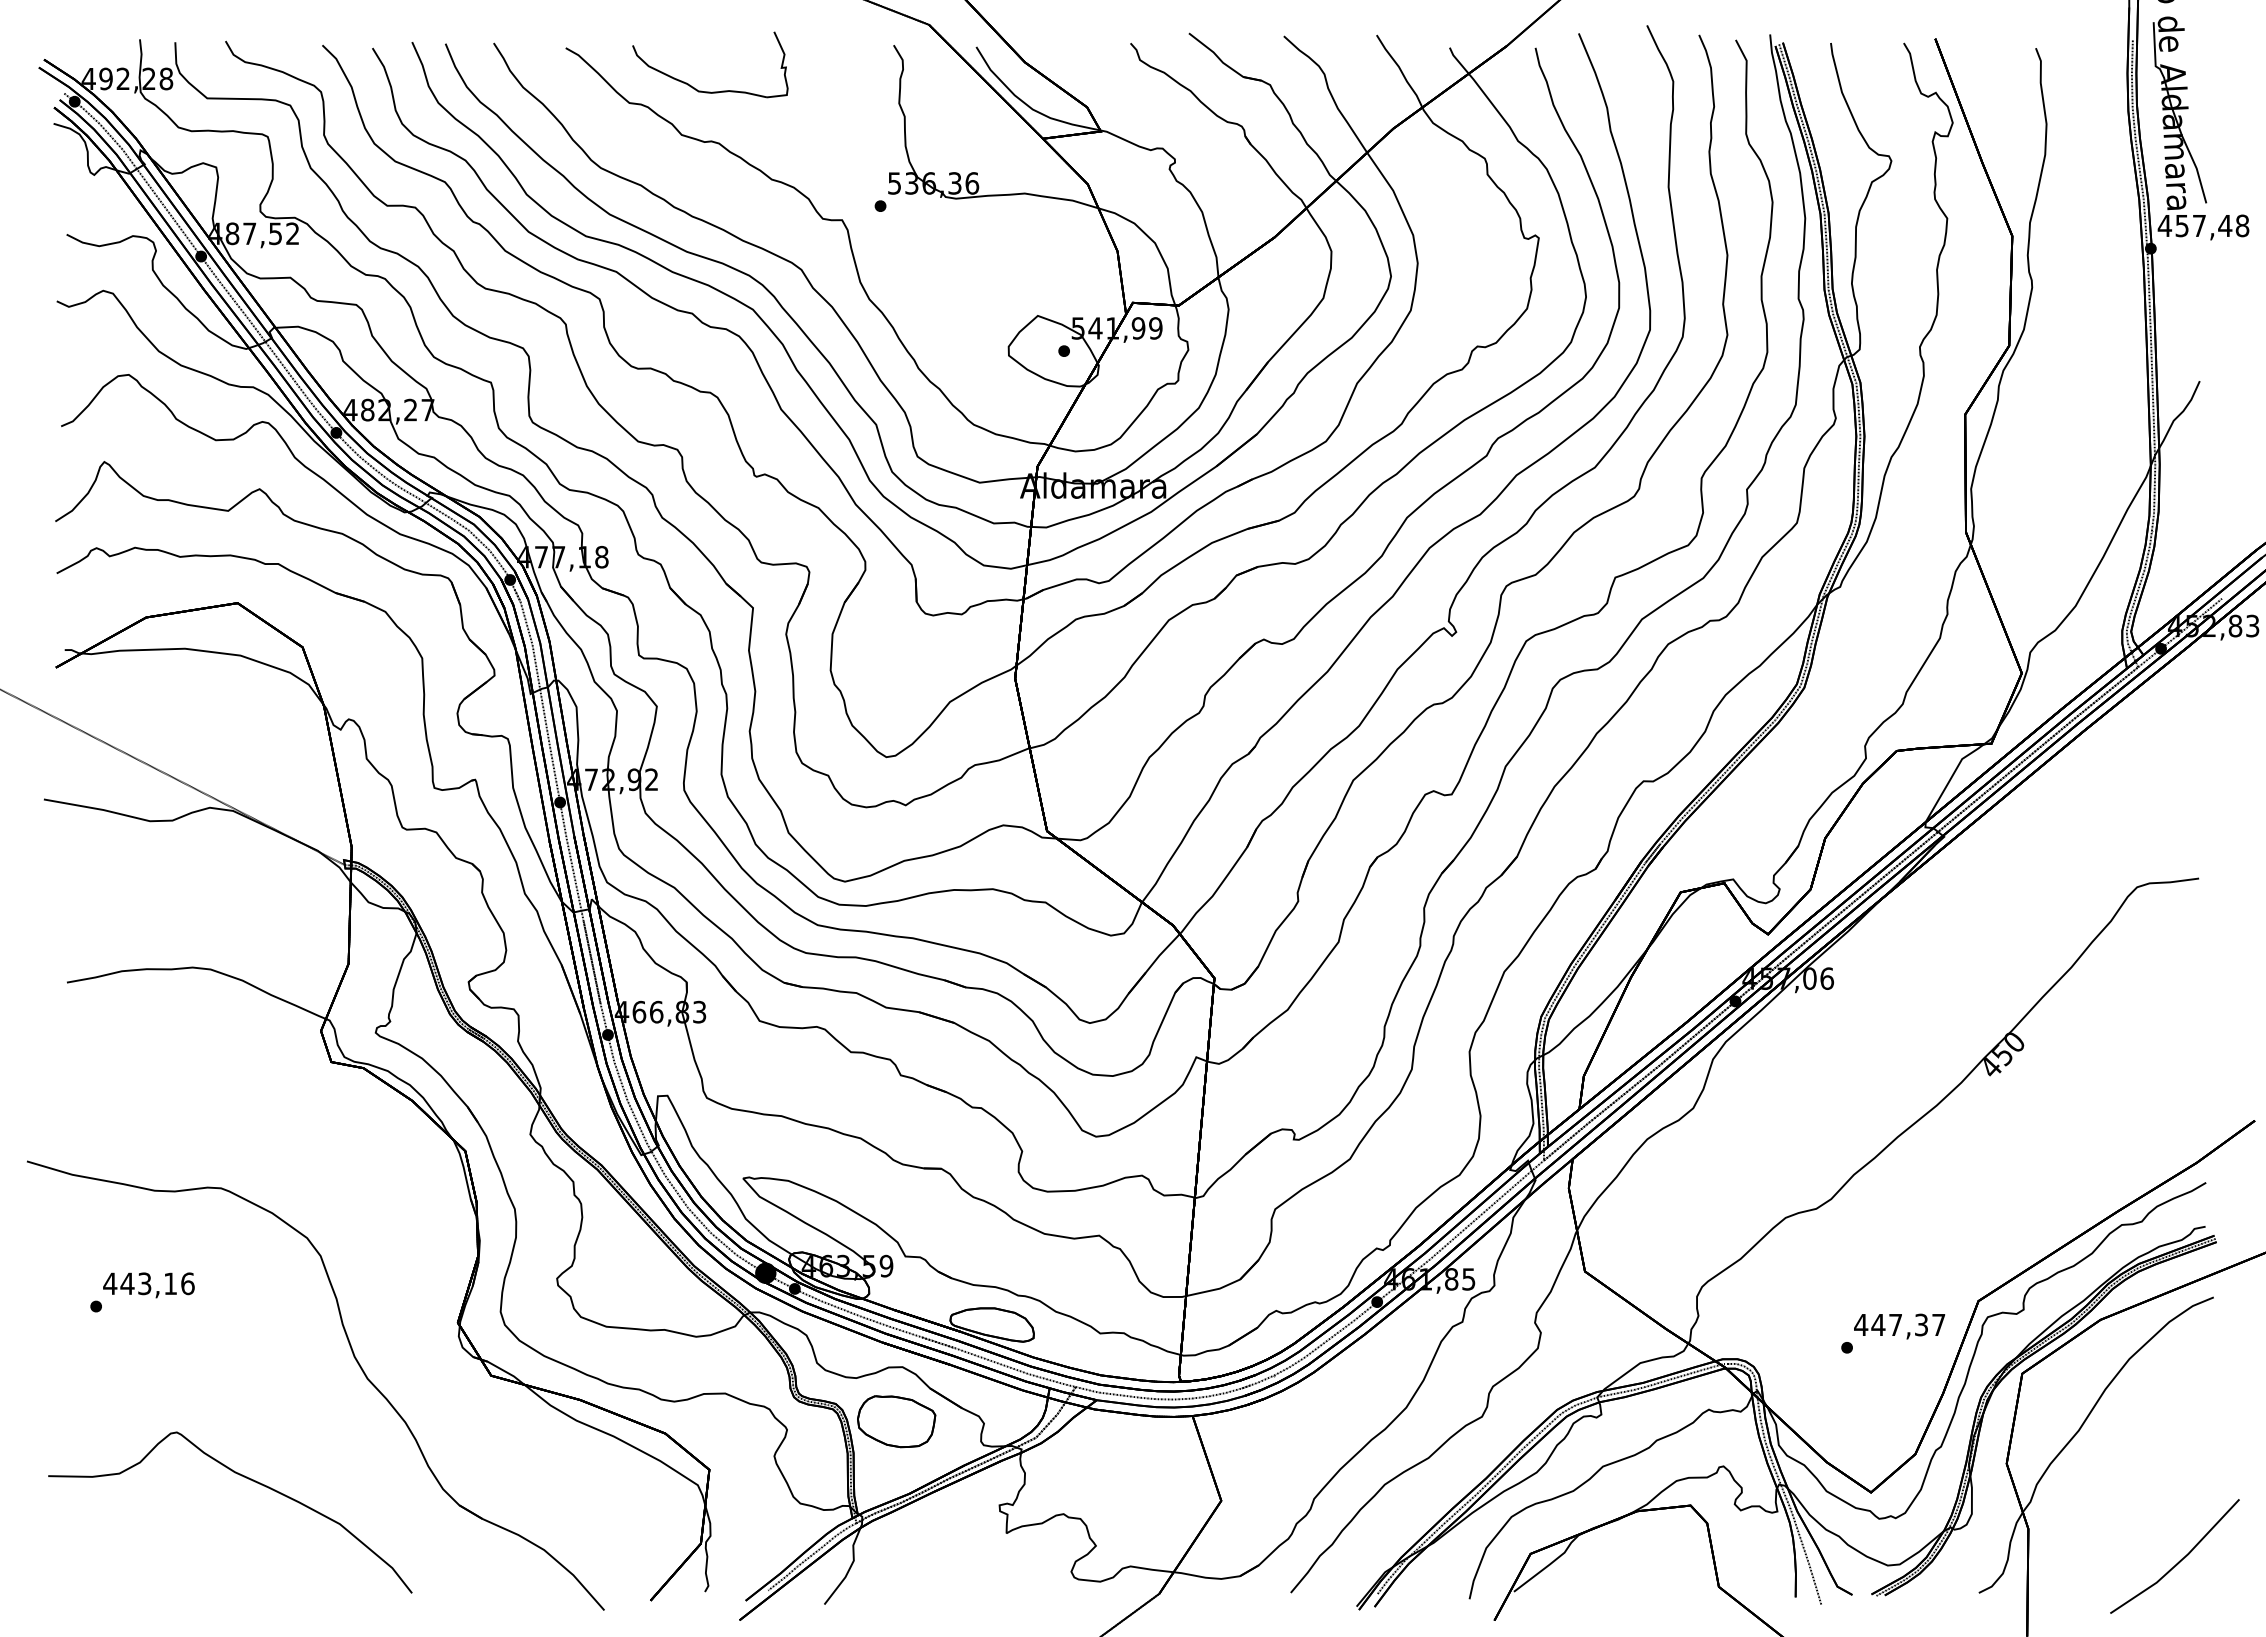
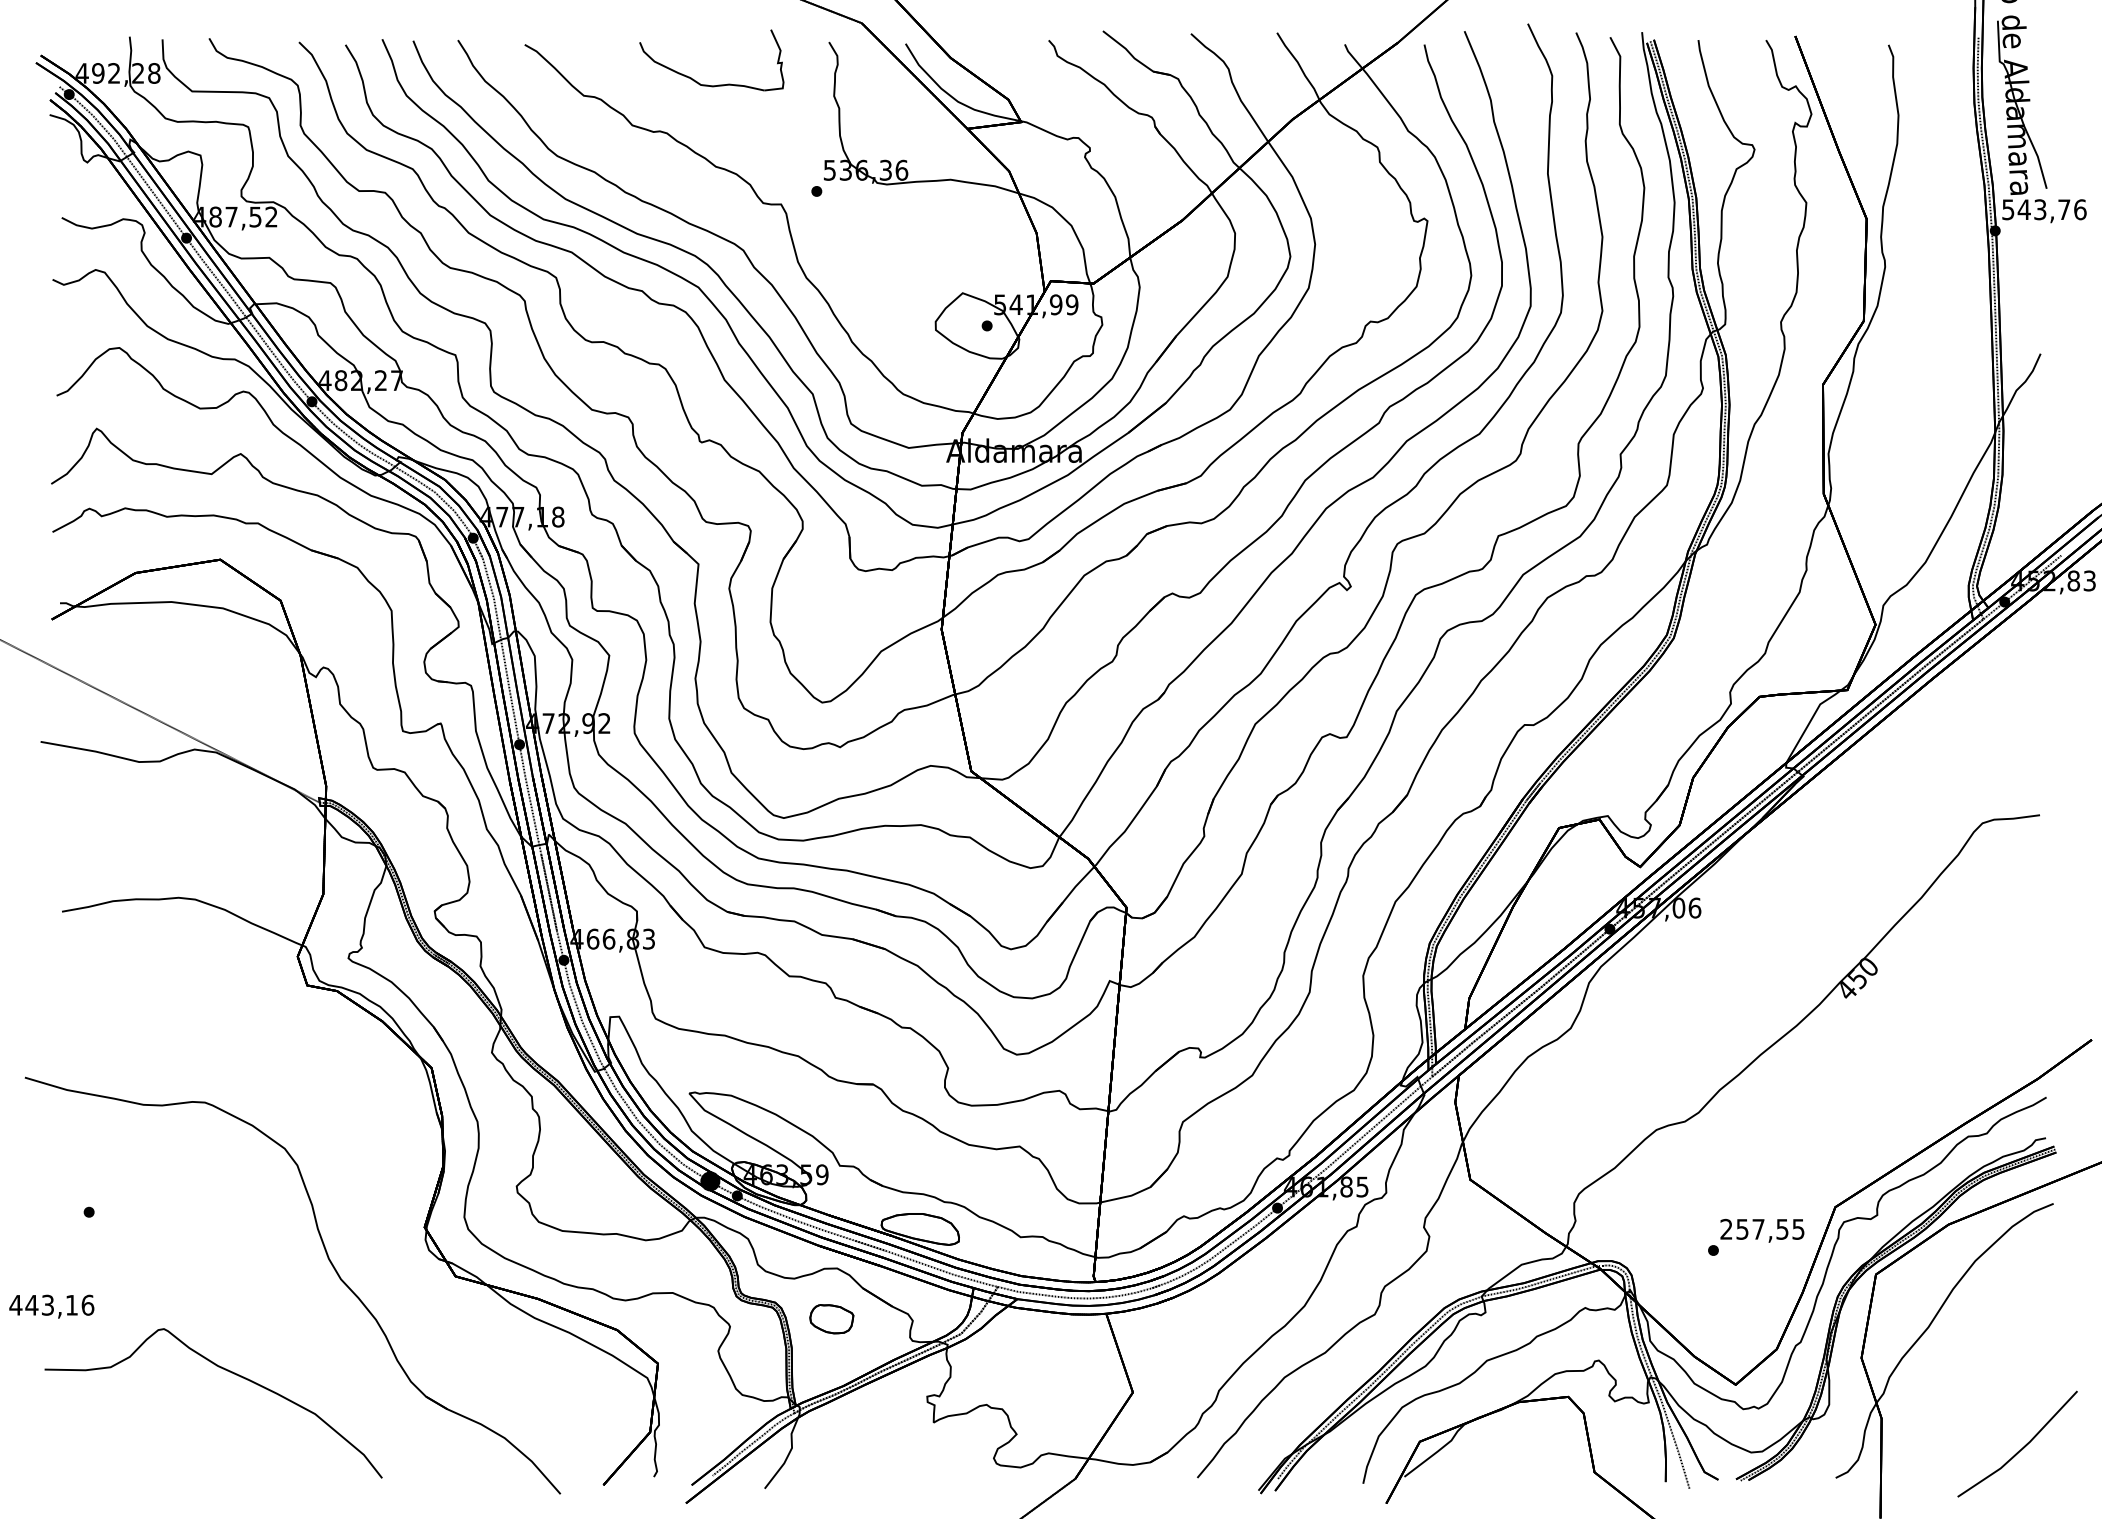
part: (710, 91) -> (711, 85), moved
text: (2203, 225) -> (2044, 209), 457,48 -> 543,76
text: (148, 1285) -> (51, 1306), moved
text: (1899, 1324) -> (1762, 1228), 447,37 -> 257,55
part: (896, 1421) -> (831, 1318), size x0.6

